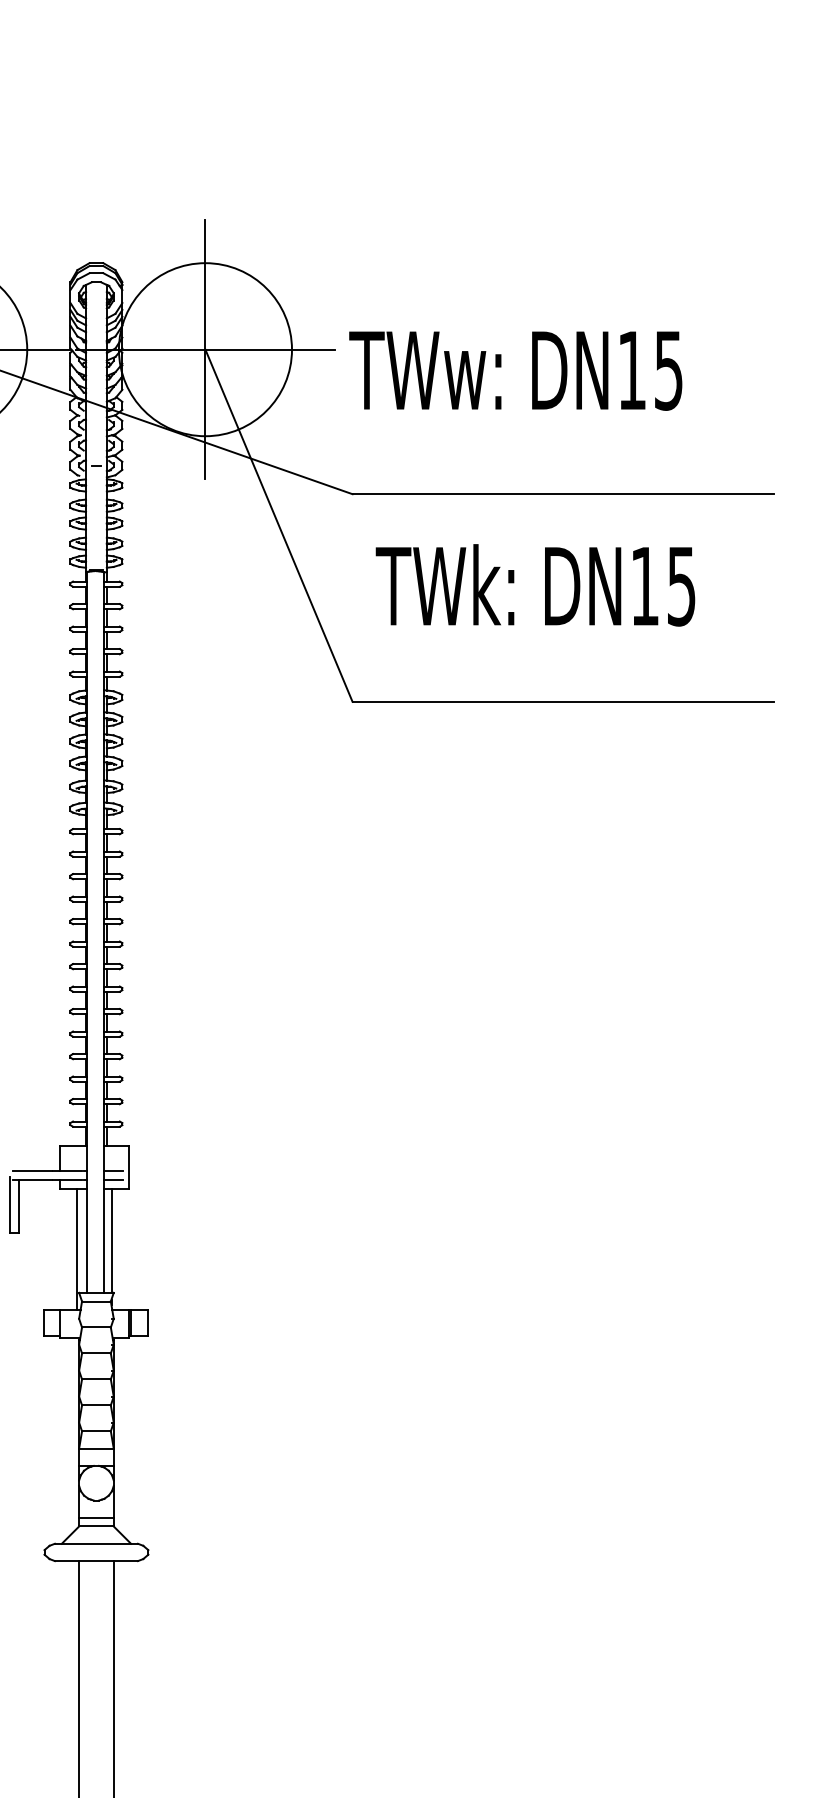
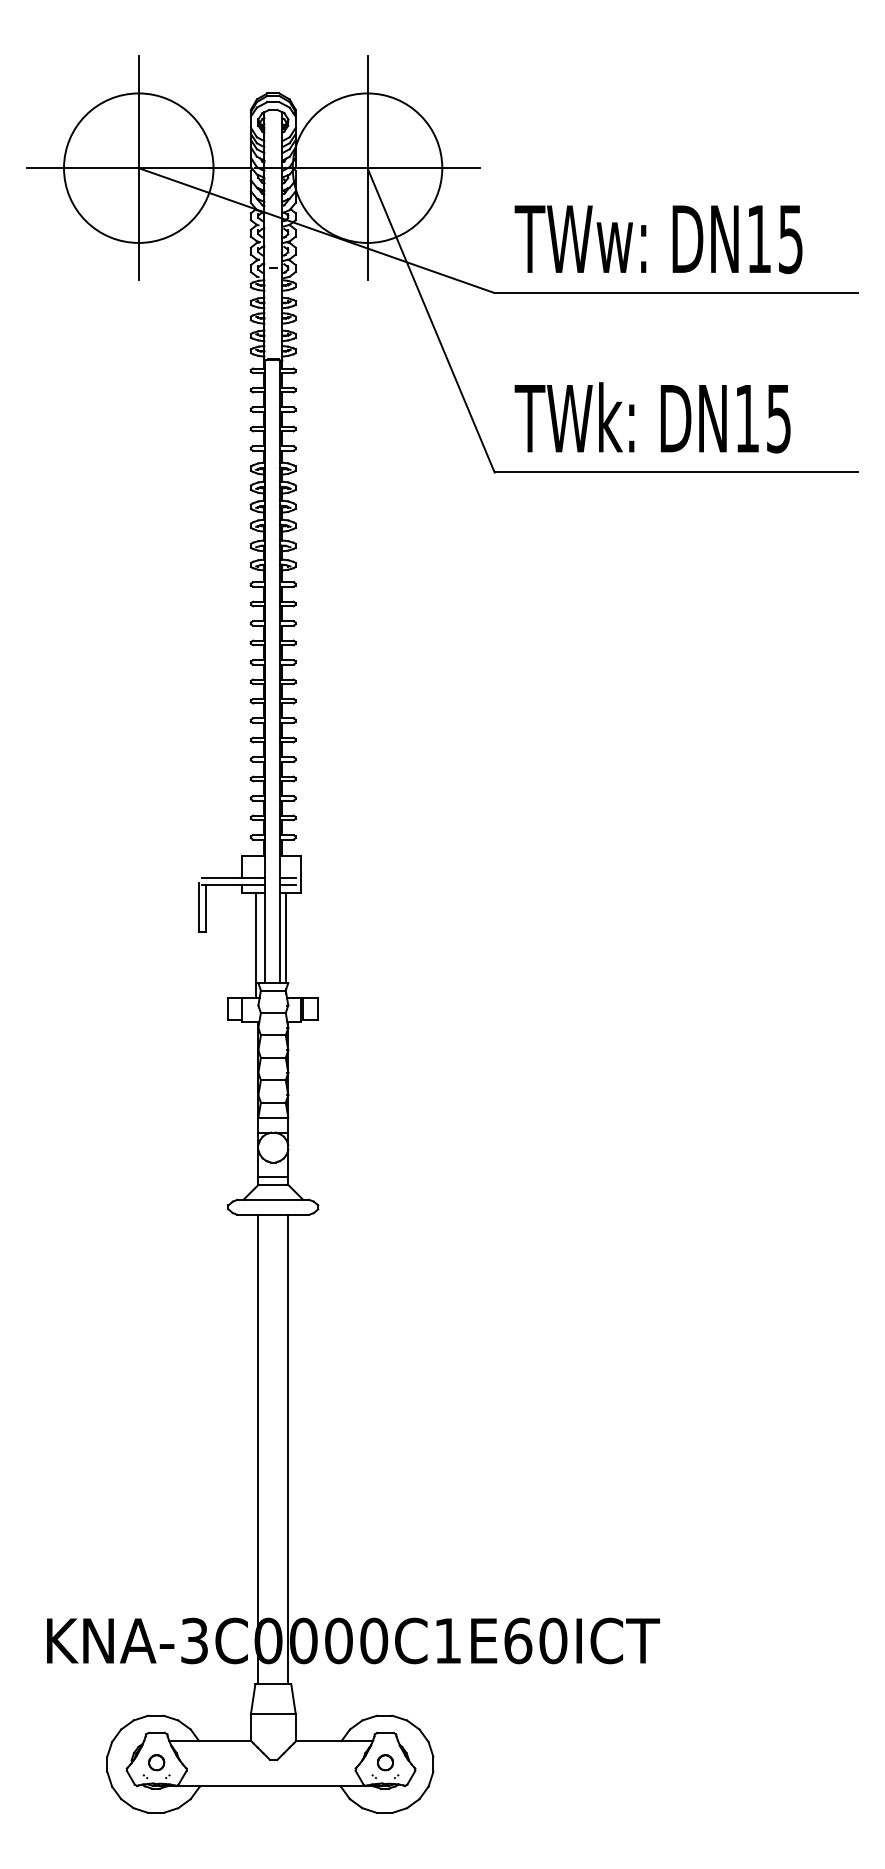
text: (515, 370) -> (658, 239), moved
text: (535, 584) -> (652, 417), moved

